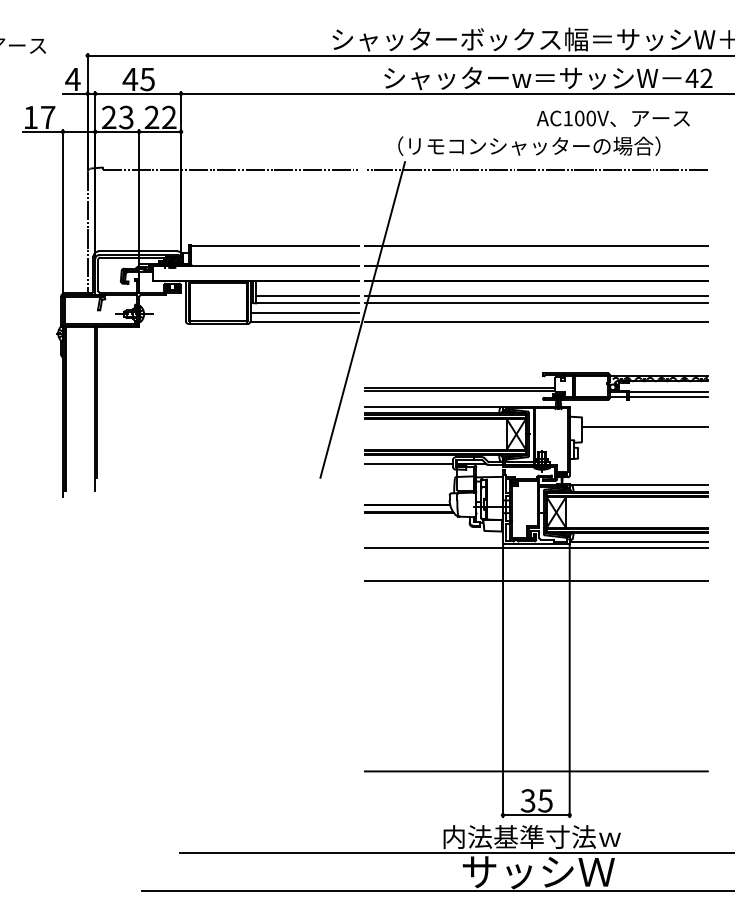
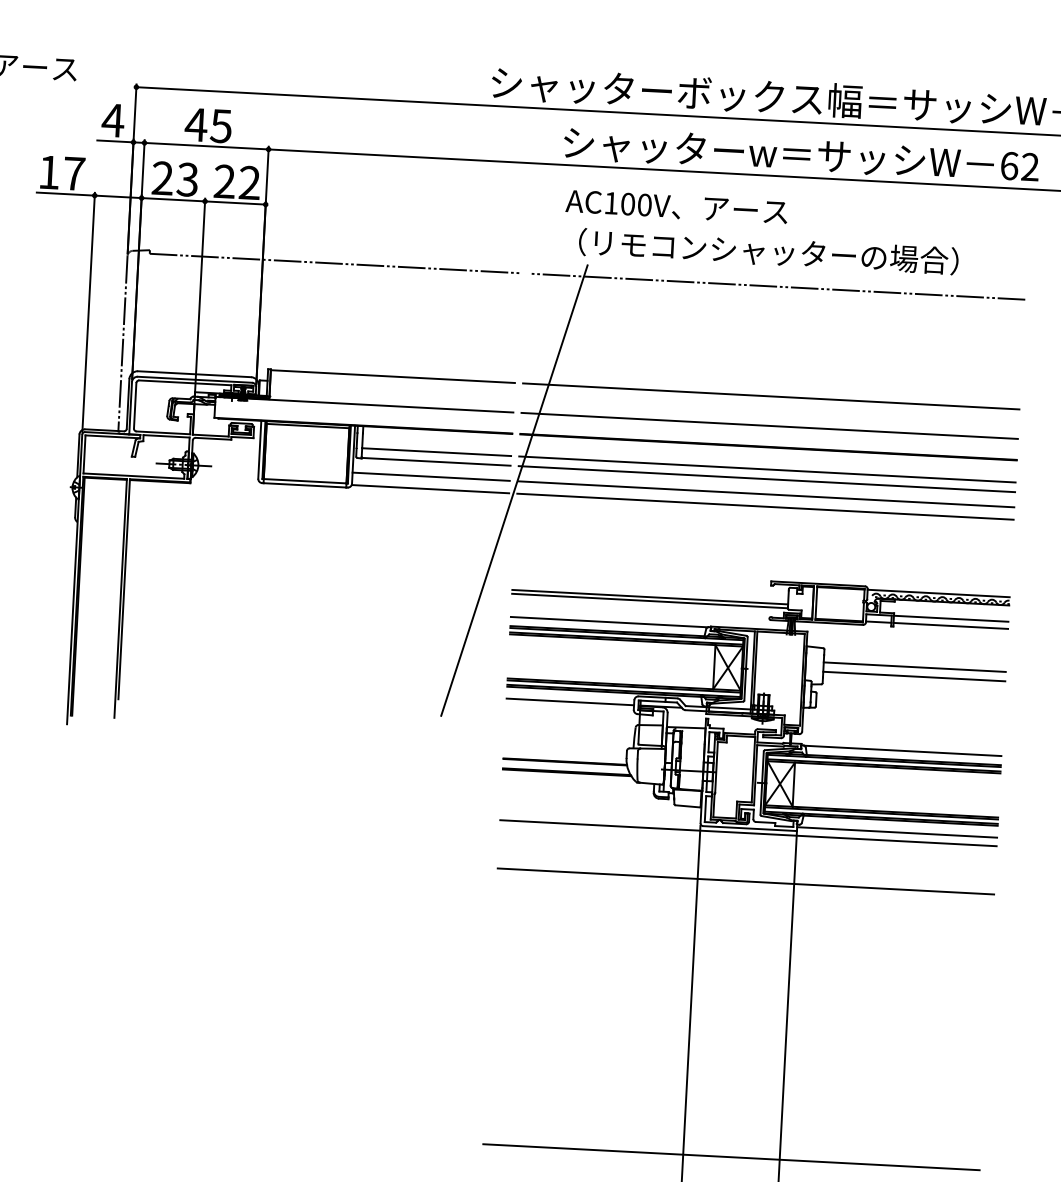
text: (691, 78) -> (1008, 166), 42 -> 62
text: (612, 118) -> (675, 206), moved
line: (535, 313) -> (764, 494), added
line: (644, 433) -> (913, 676), added

